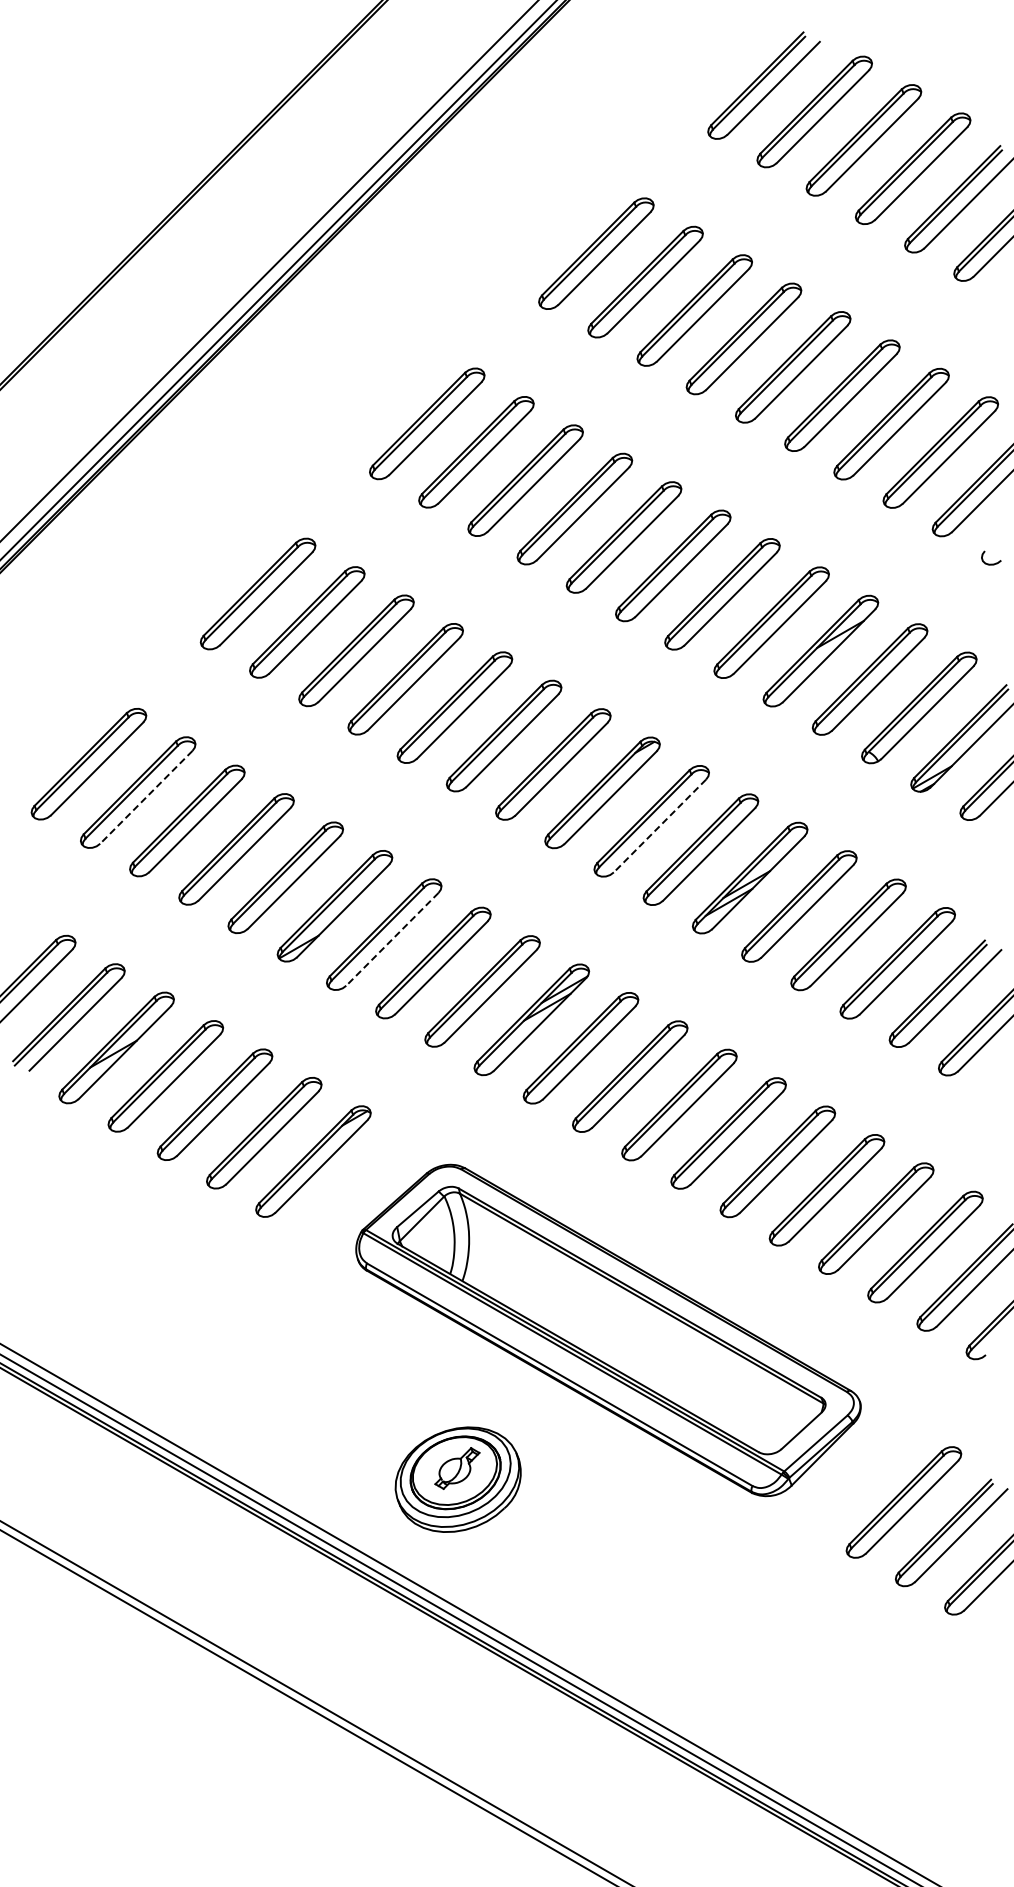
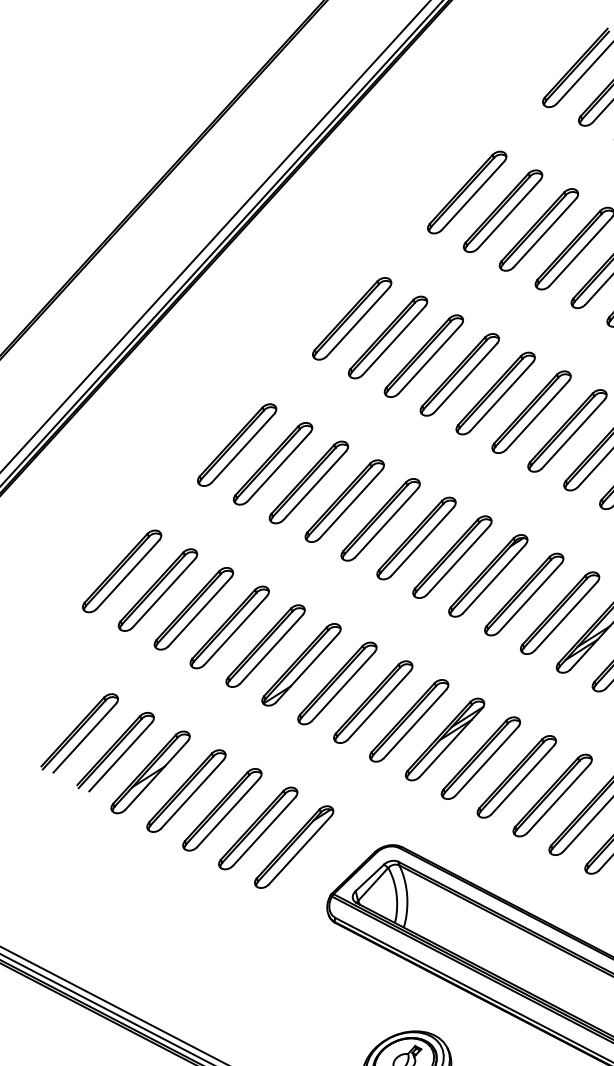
line: (146, 797) -> (164, 593), dashed -> solid
line: (659, 826) -> (529, 598), dashed -> solid
line: (392, 939) -> (343, 686), dashed -> solid

